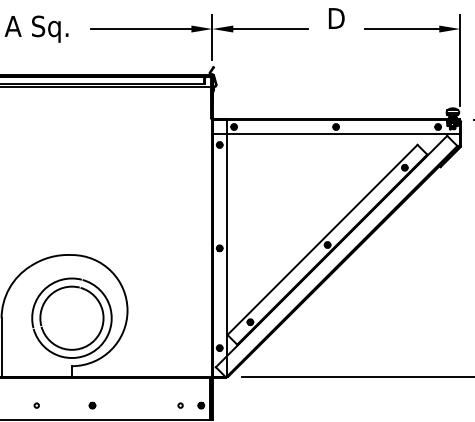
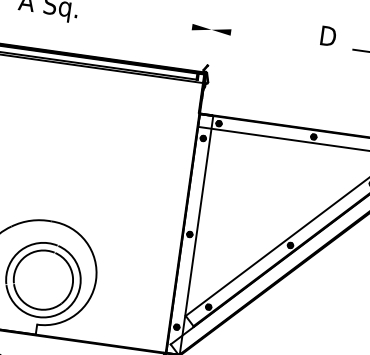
line: (141, 29) -> (145, 20), removed
line: (270, 29) -> (265, 37), removed
line: (212, 37) -> (210, 37), removed

